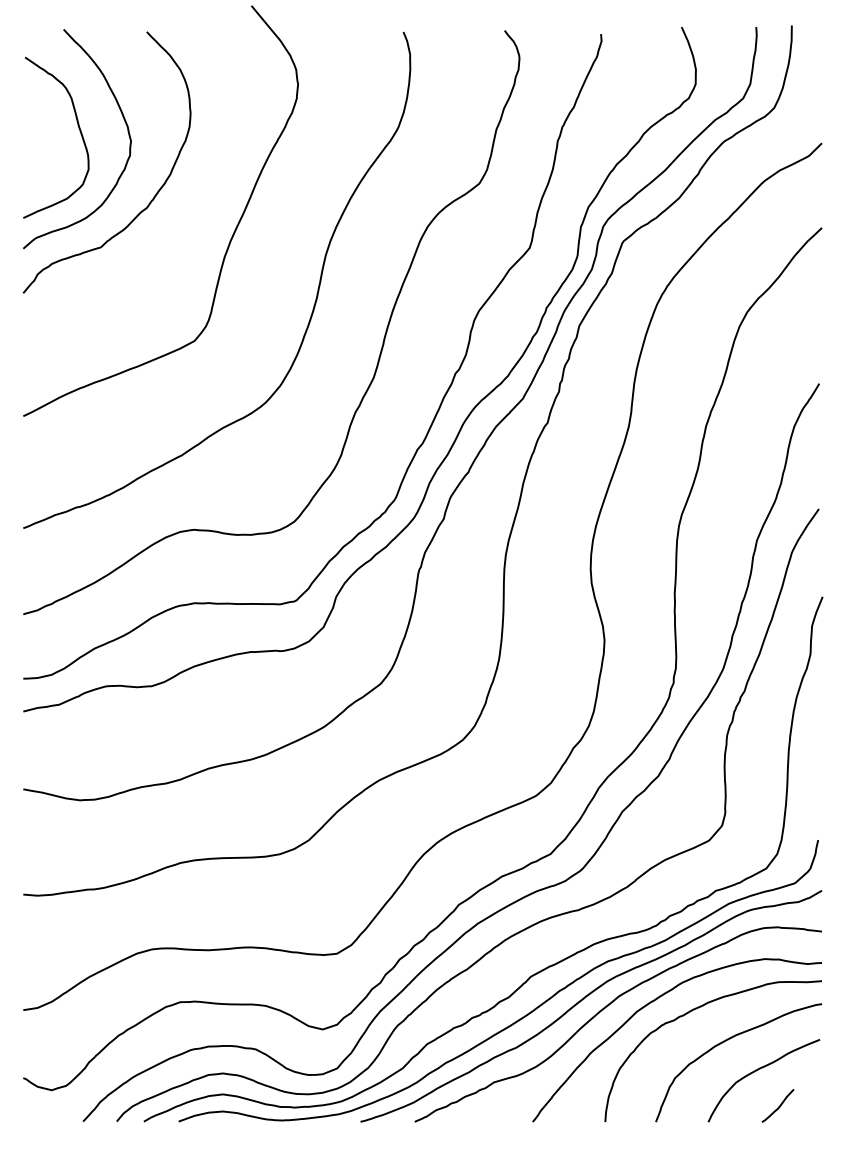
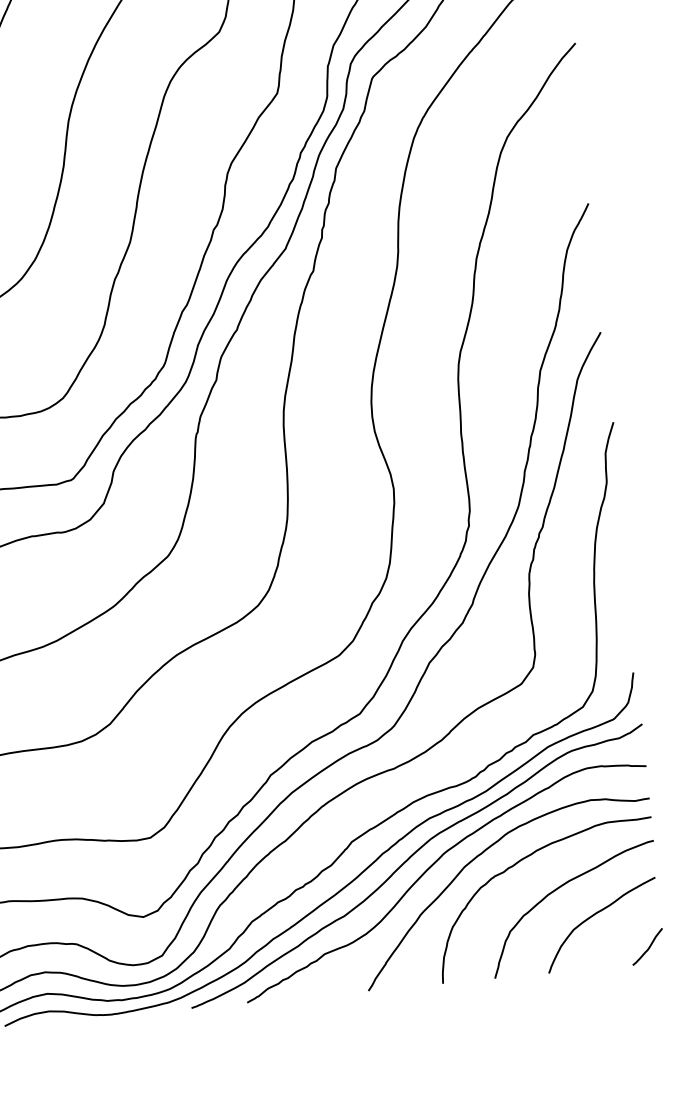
curve: (778, 1106) -> (648, 947), moved

